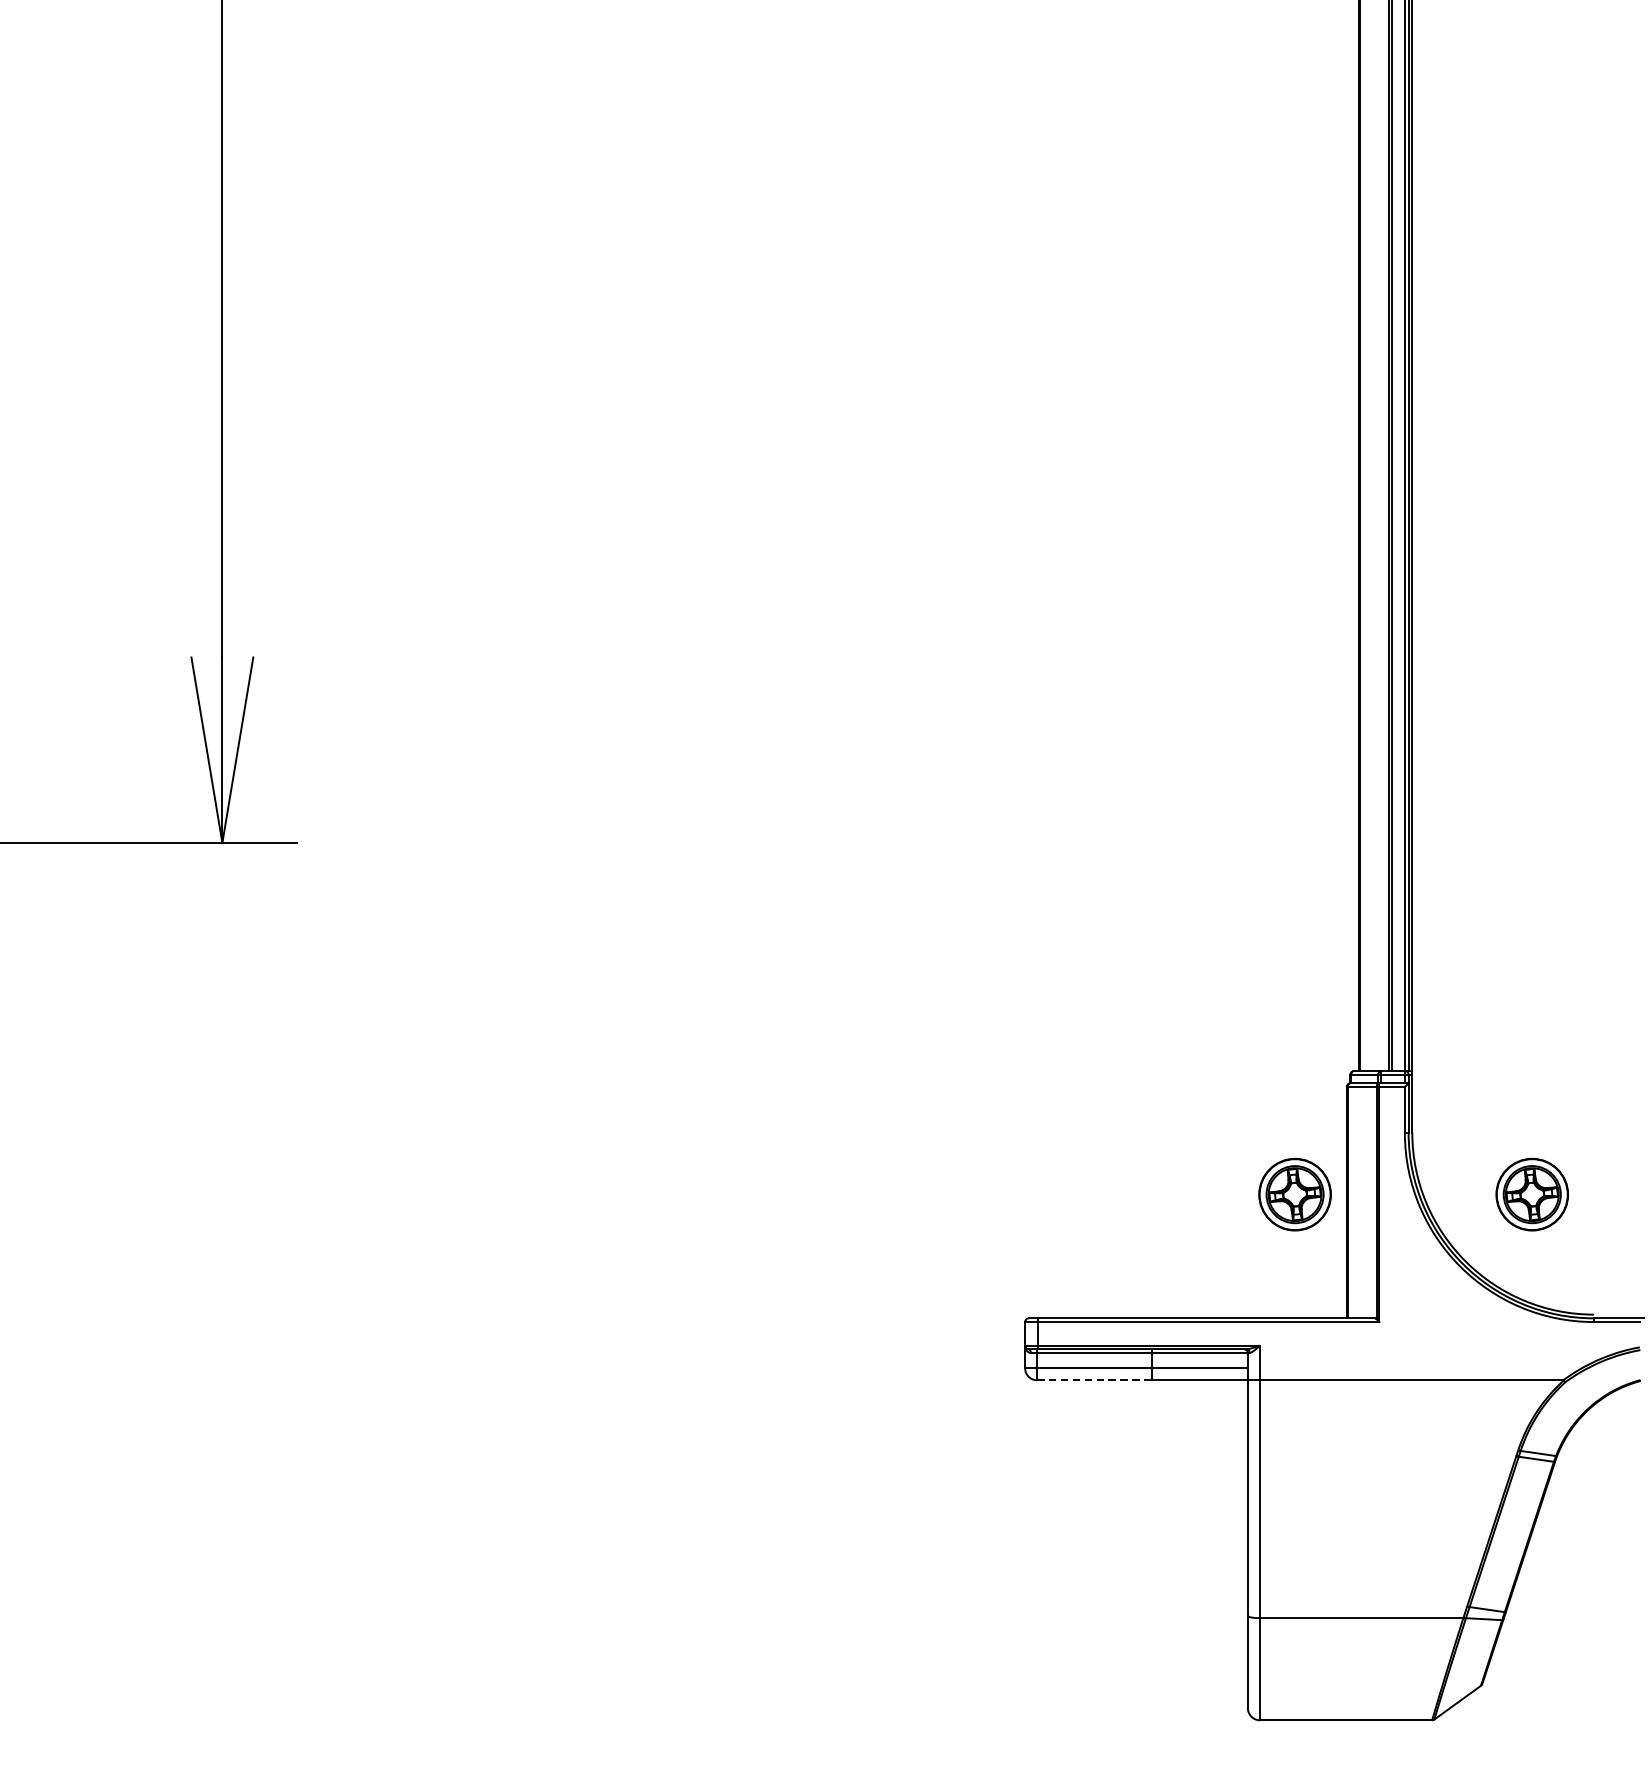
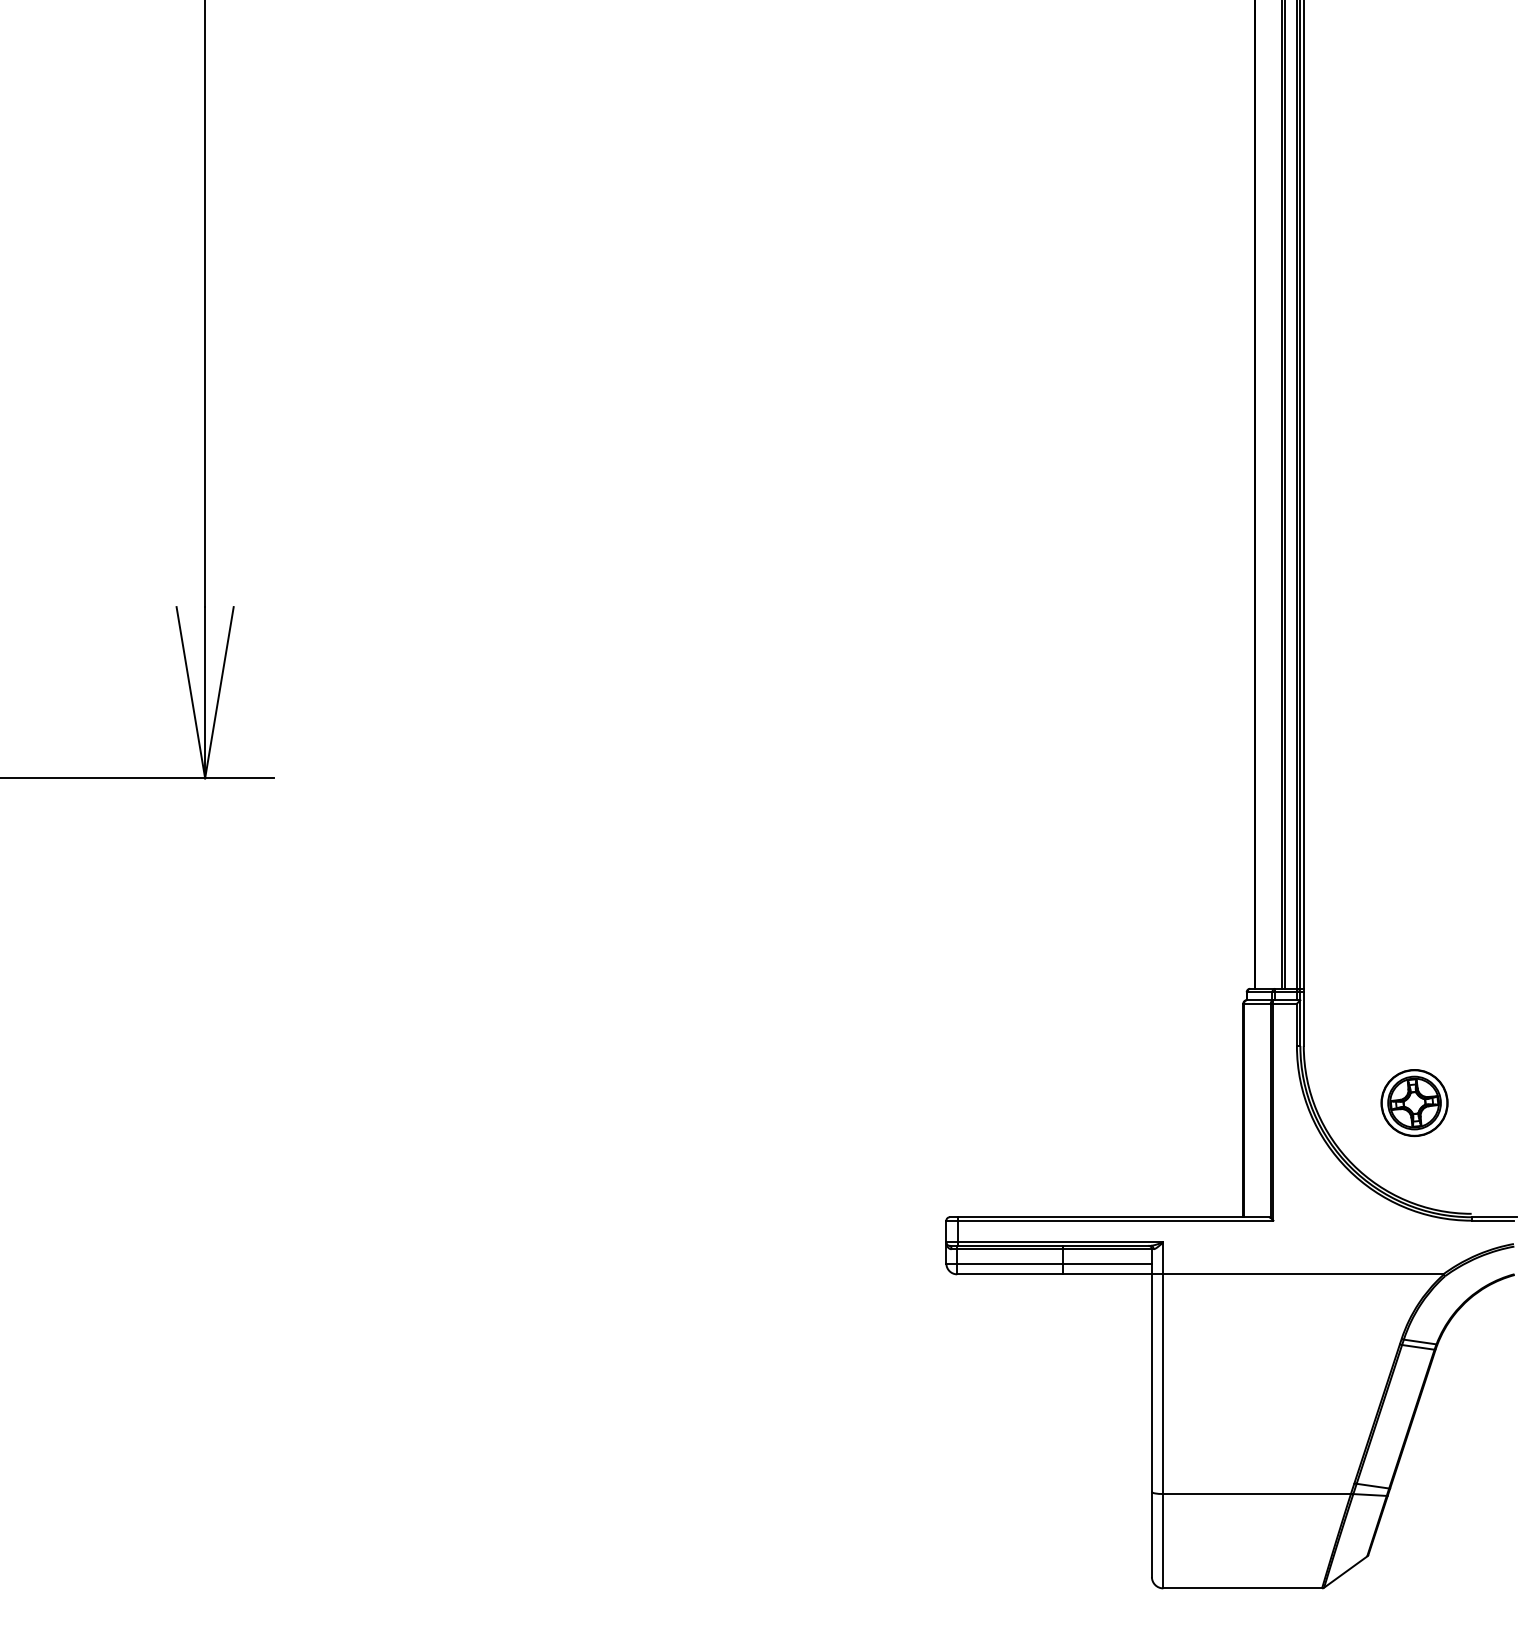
part: (1295, 1195) -> (1195, 1103), removed
line: (1094, 1380) -> (1010, 1274), dashed -> solid

